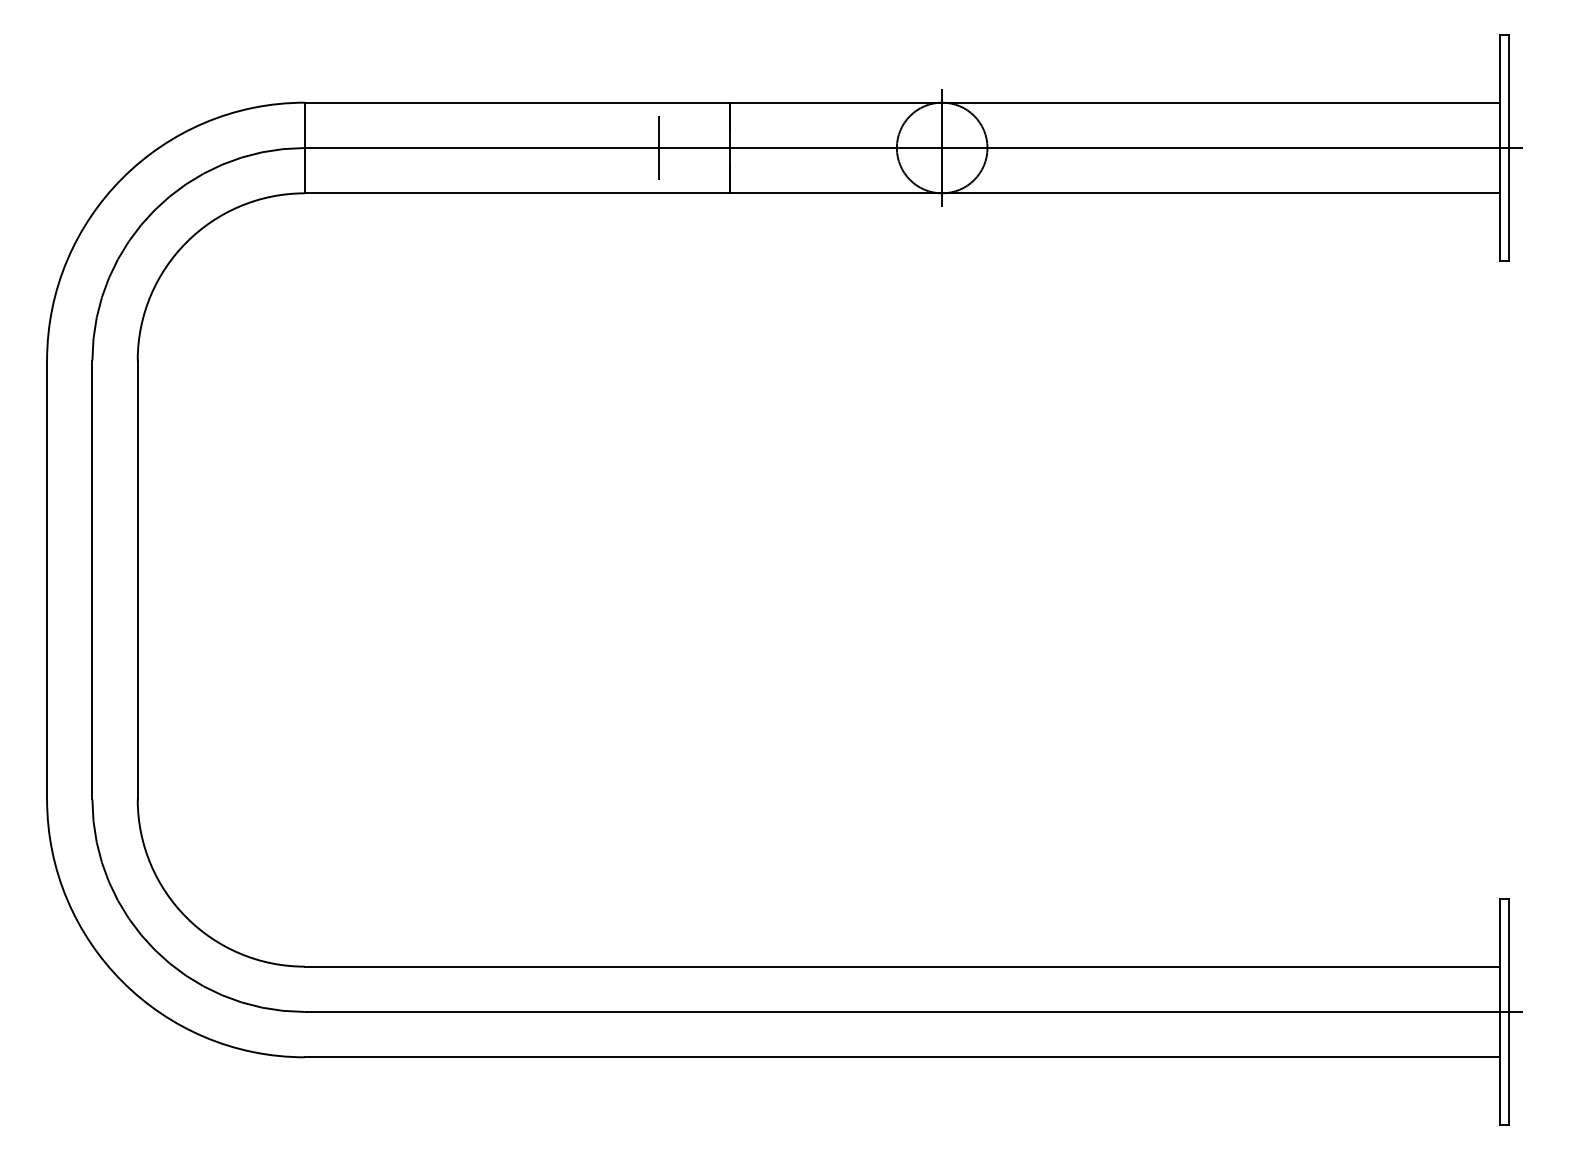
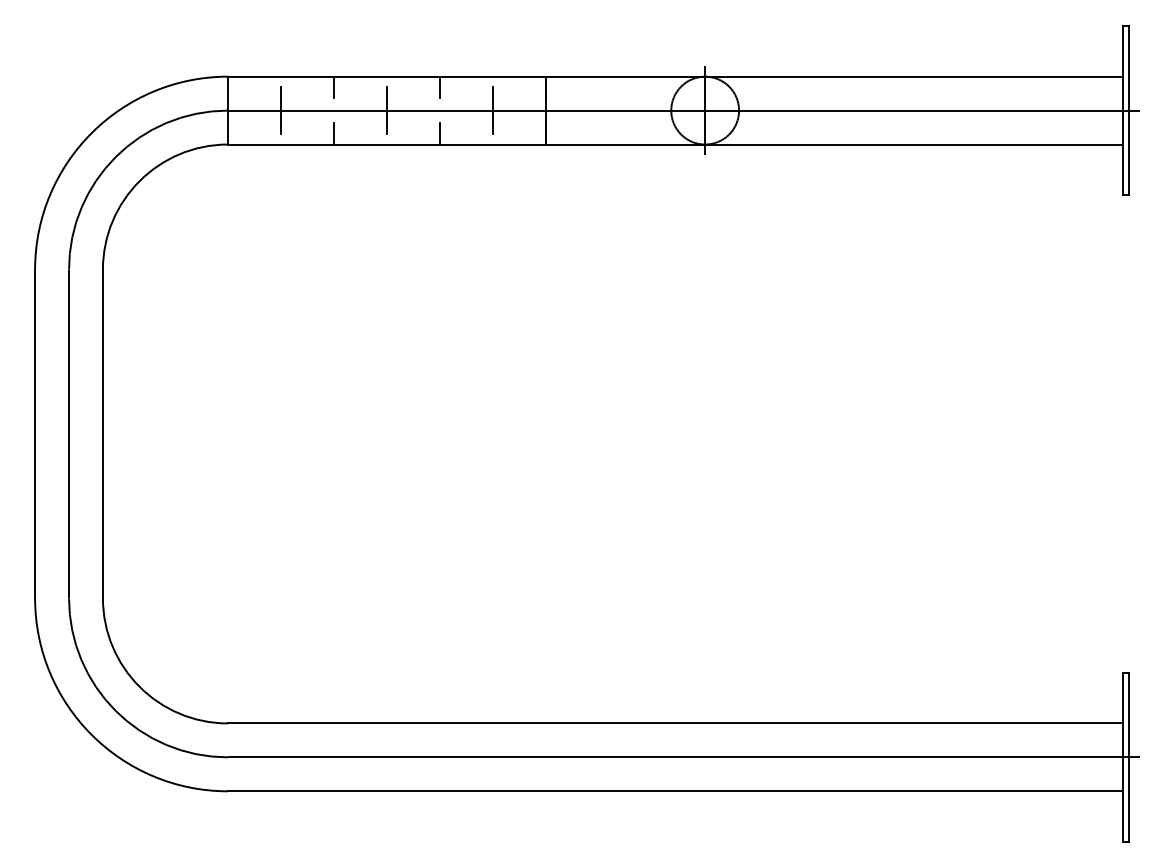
line: (446, 116) -> (334, 87), added
line: (588, 116) -> (440, 87), added
line: (375, 147) -> (280, 110), added
line: (517, 147) -> (387, 110), added
line: (446, 179) -> (334, 134), added
line: (588, 179) -> (440, 134), added

